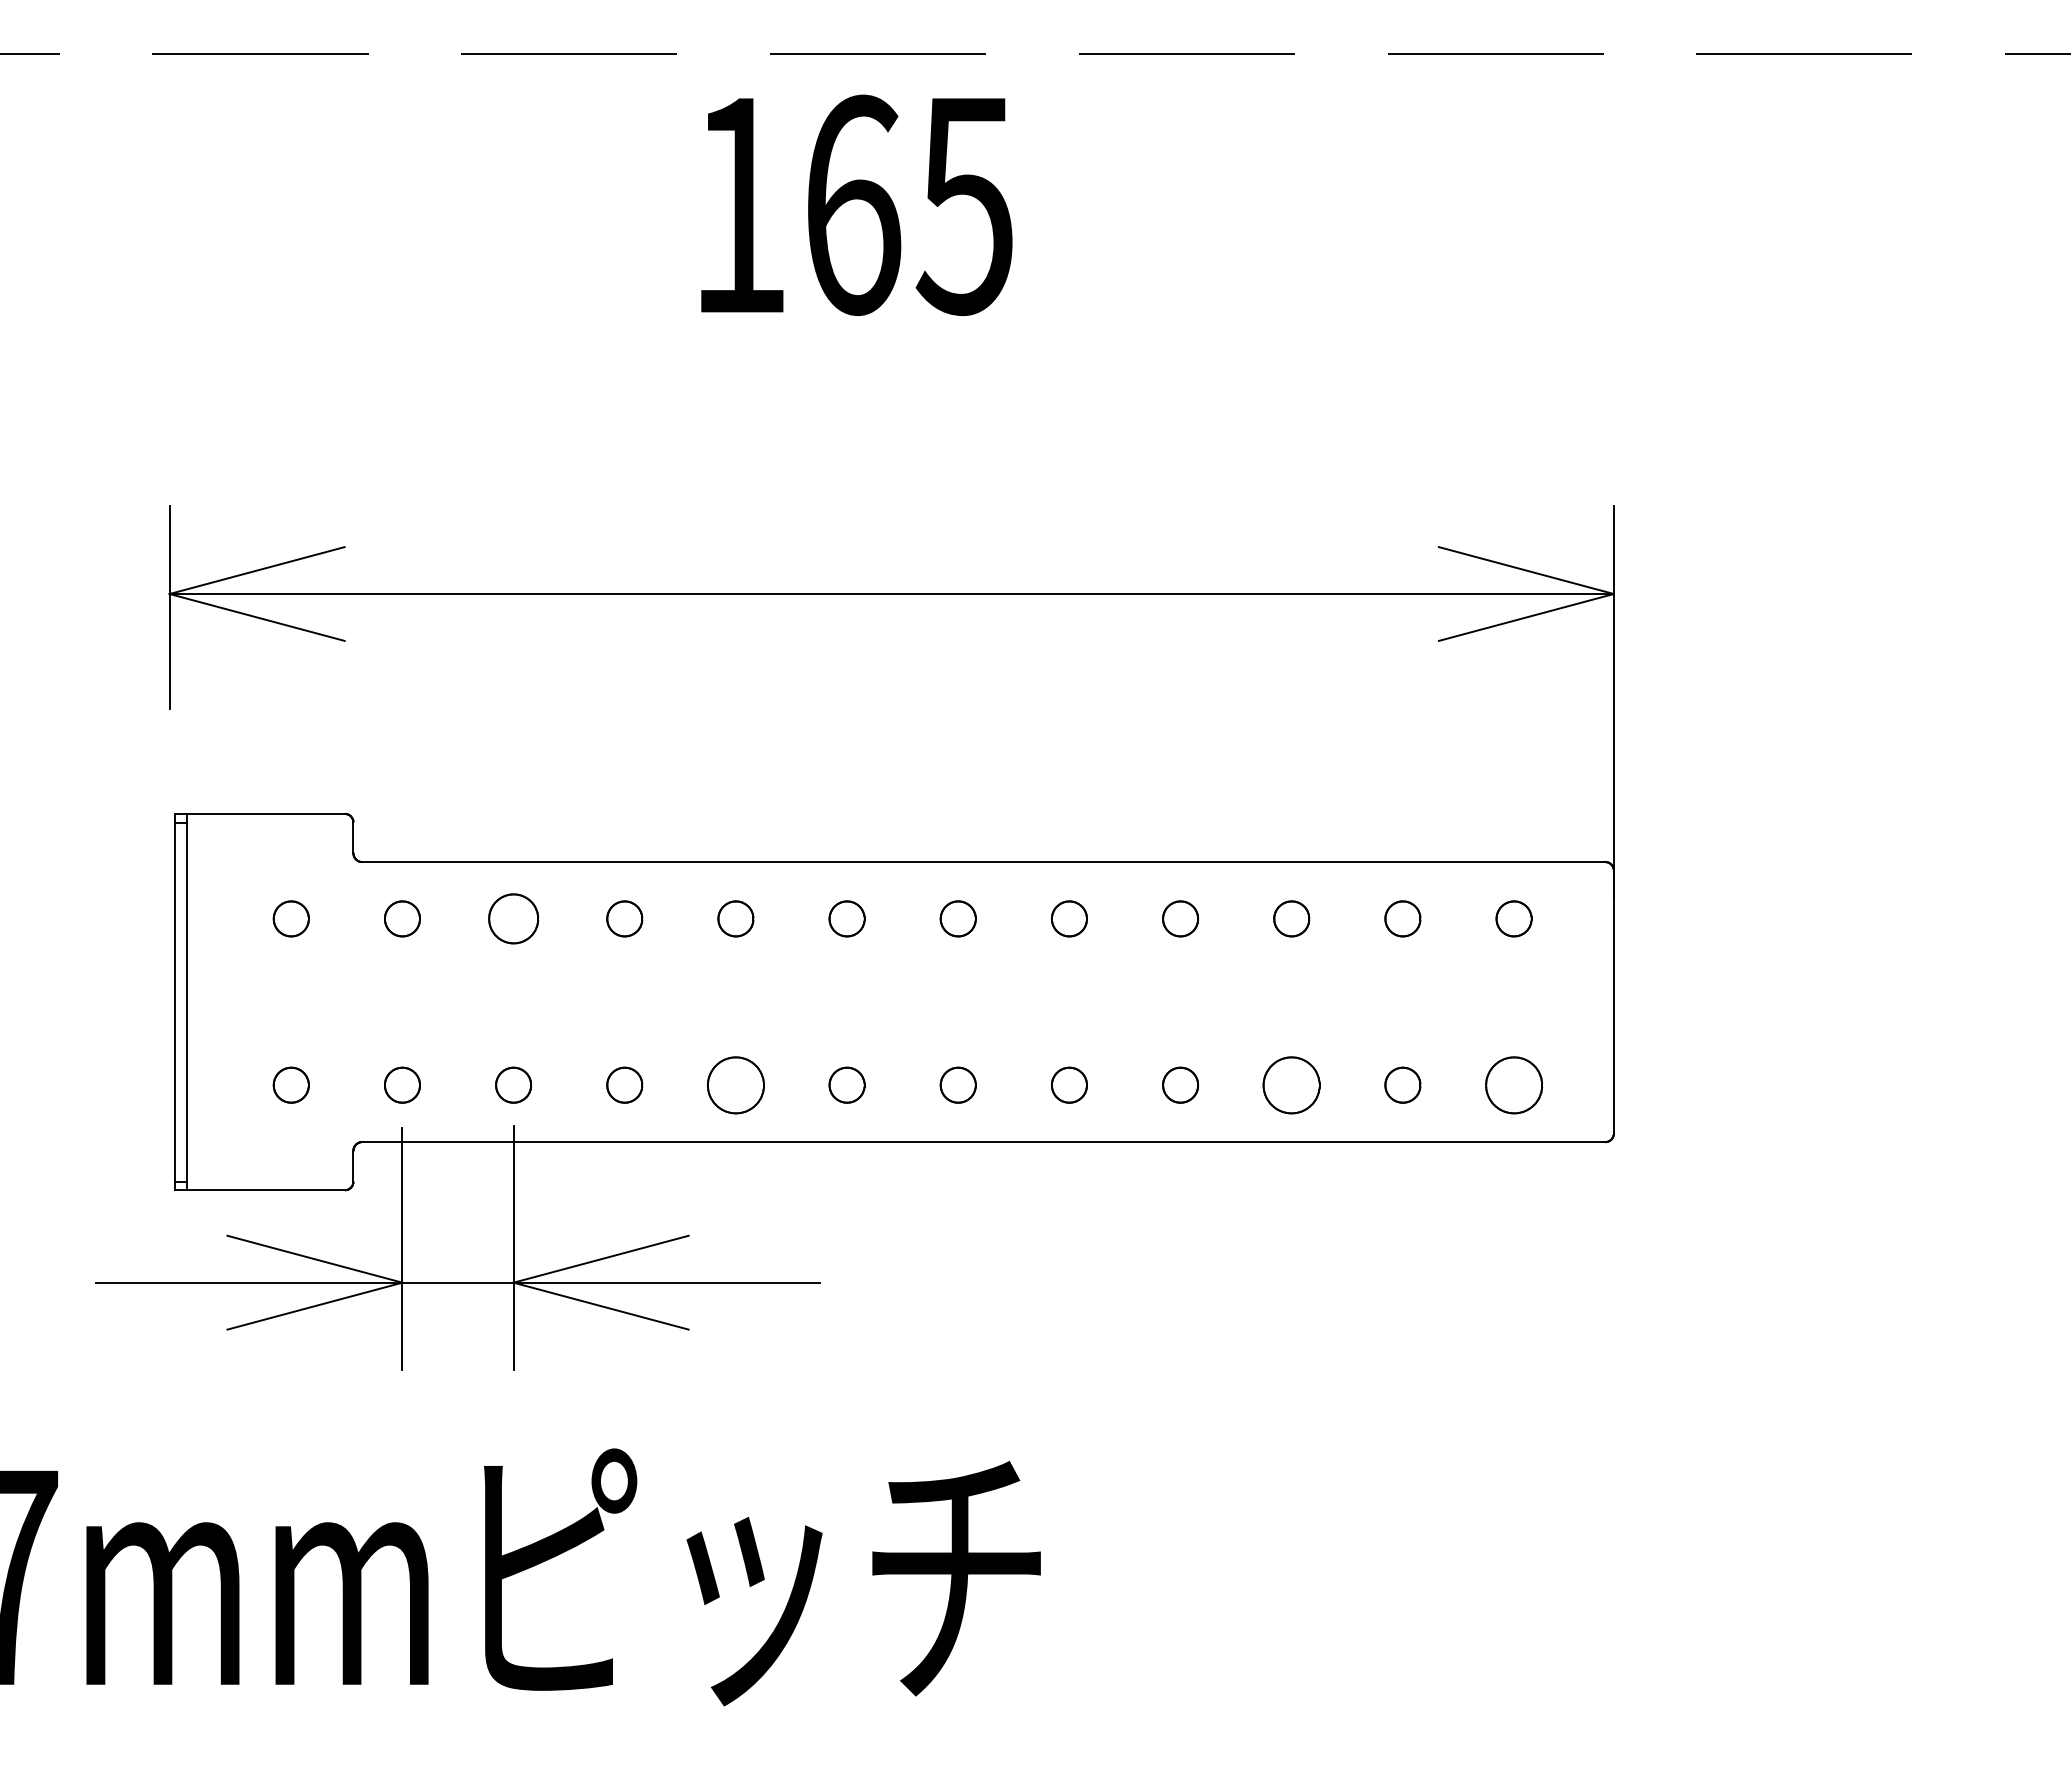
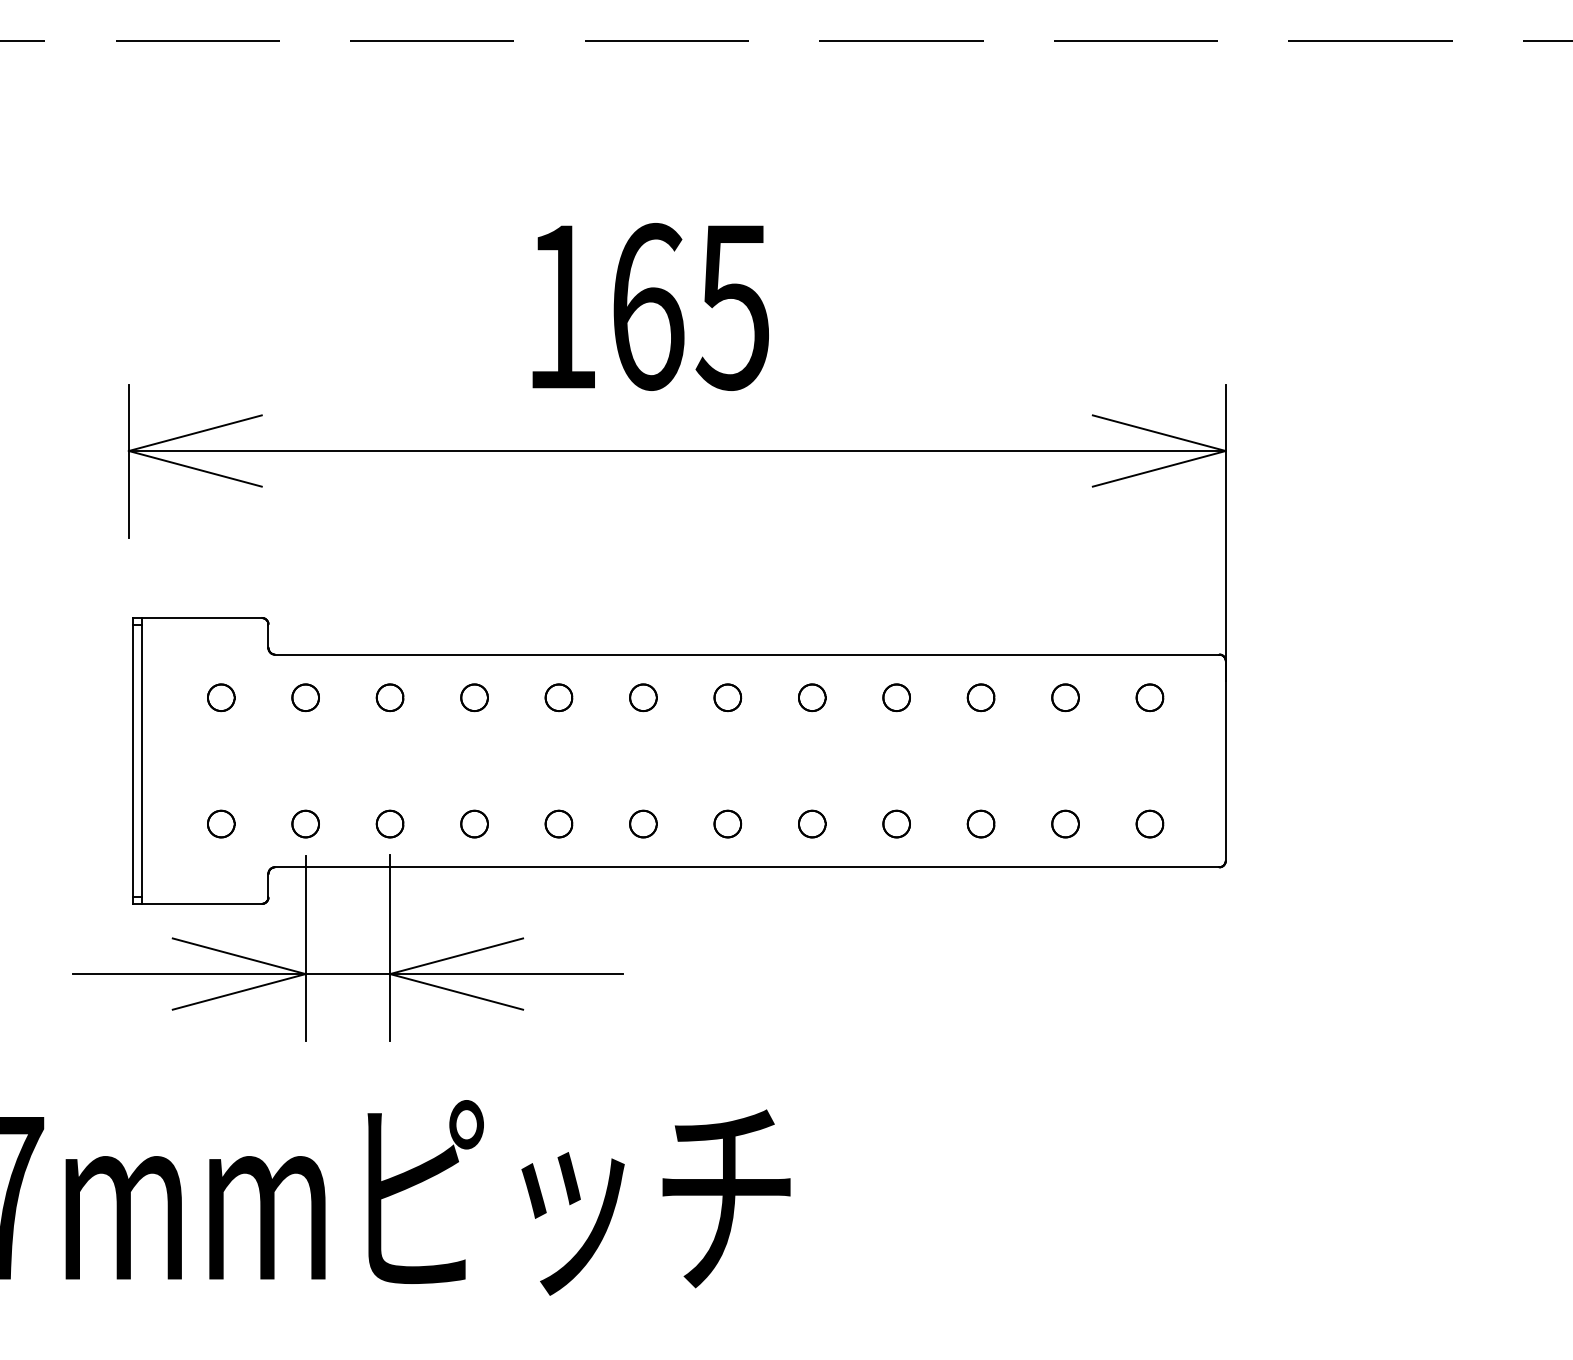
text: (856, 204) -> (650, 306), moved
part: (513, 918) -> (390, 697), size x0.71
part: (735, 1084) -> (558, 823), size x0.62
part: (1291, 1084) -> (980, 823), size x0.62
part: (1513, 1084) -> (1149, 823), size x0.62

